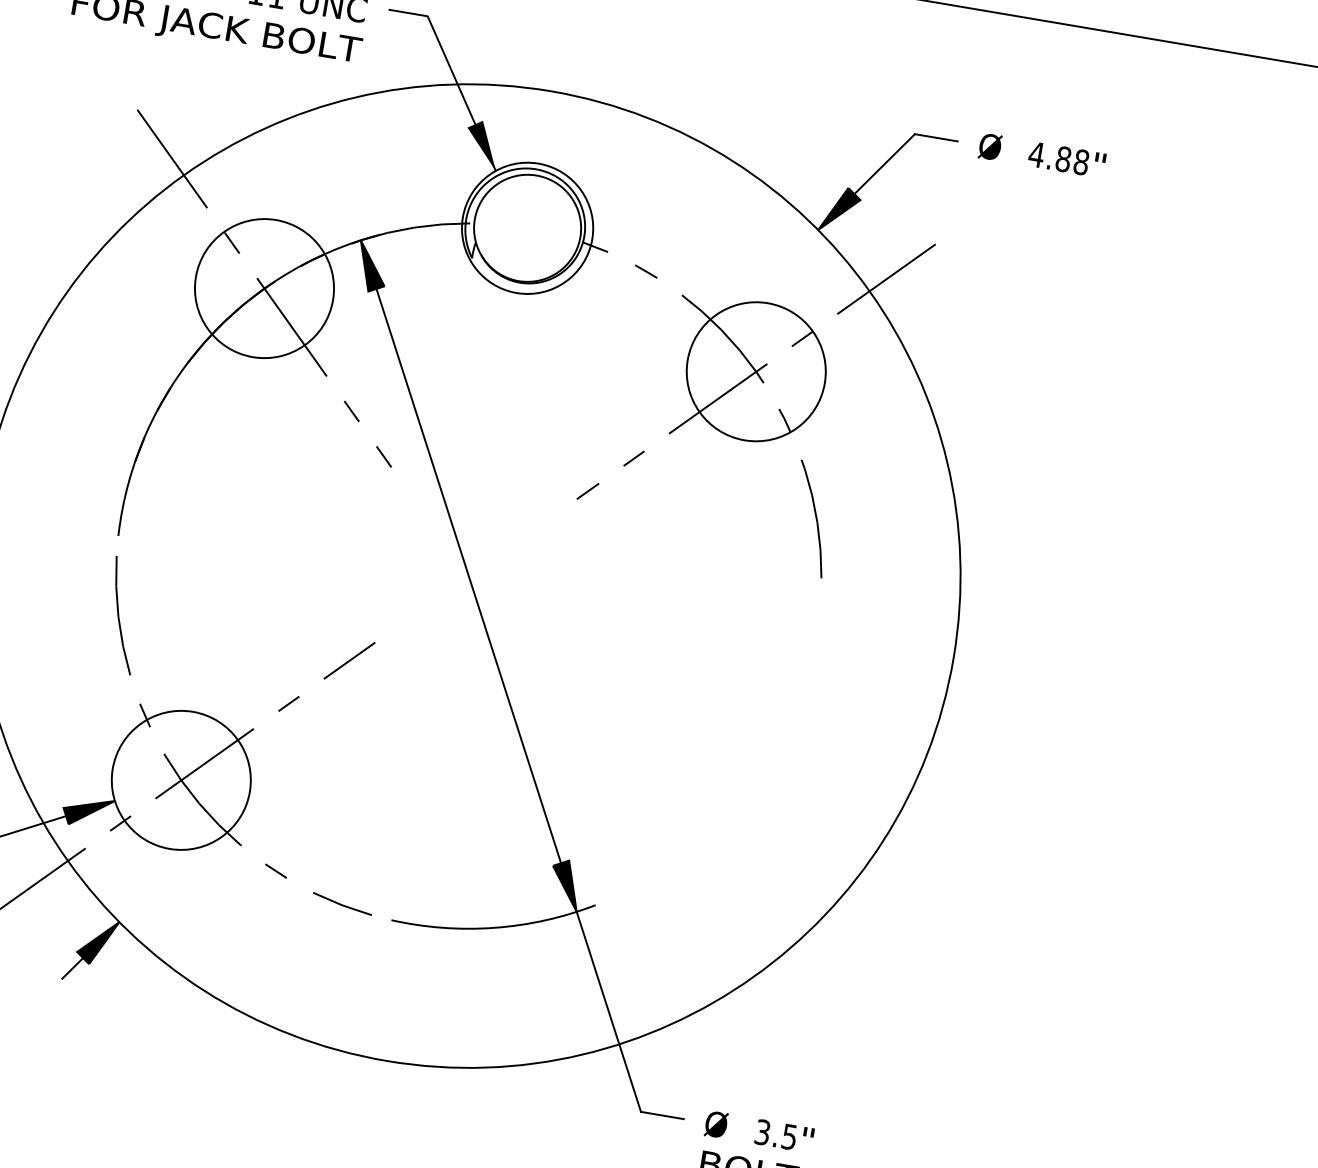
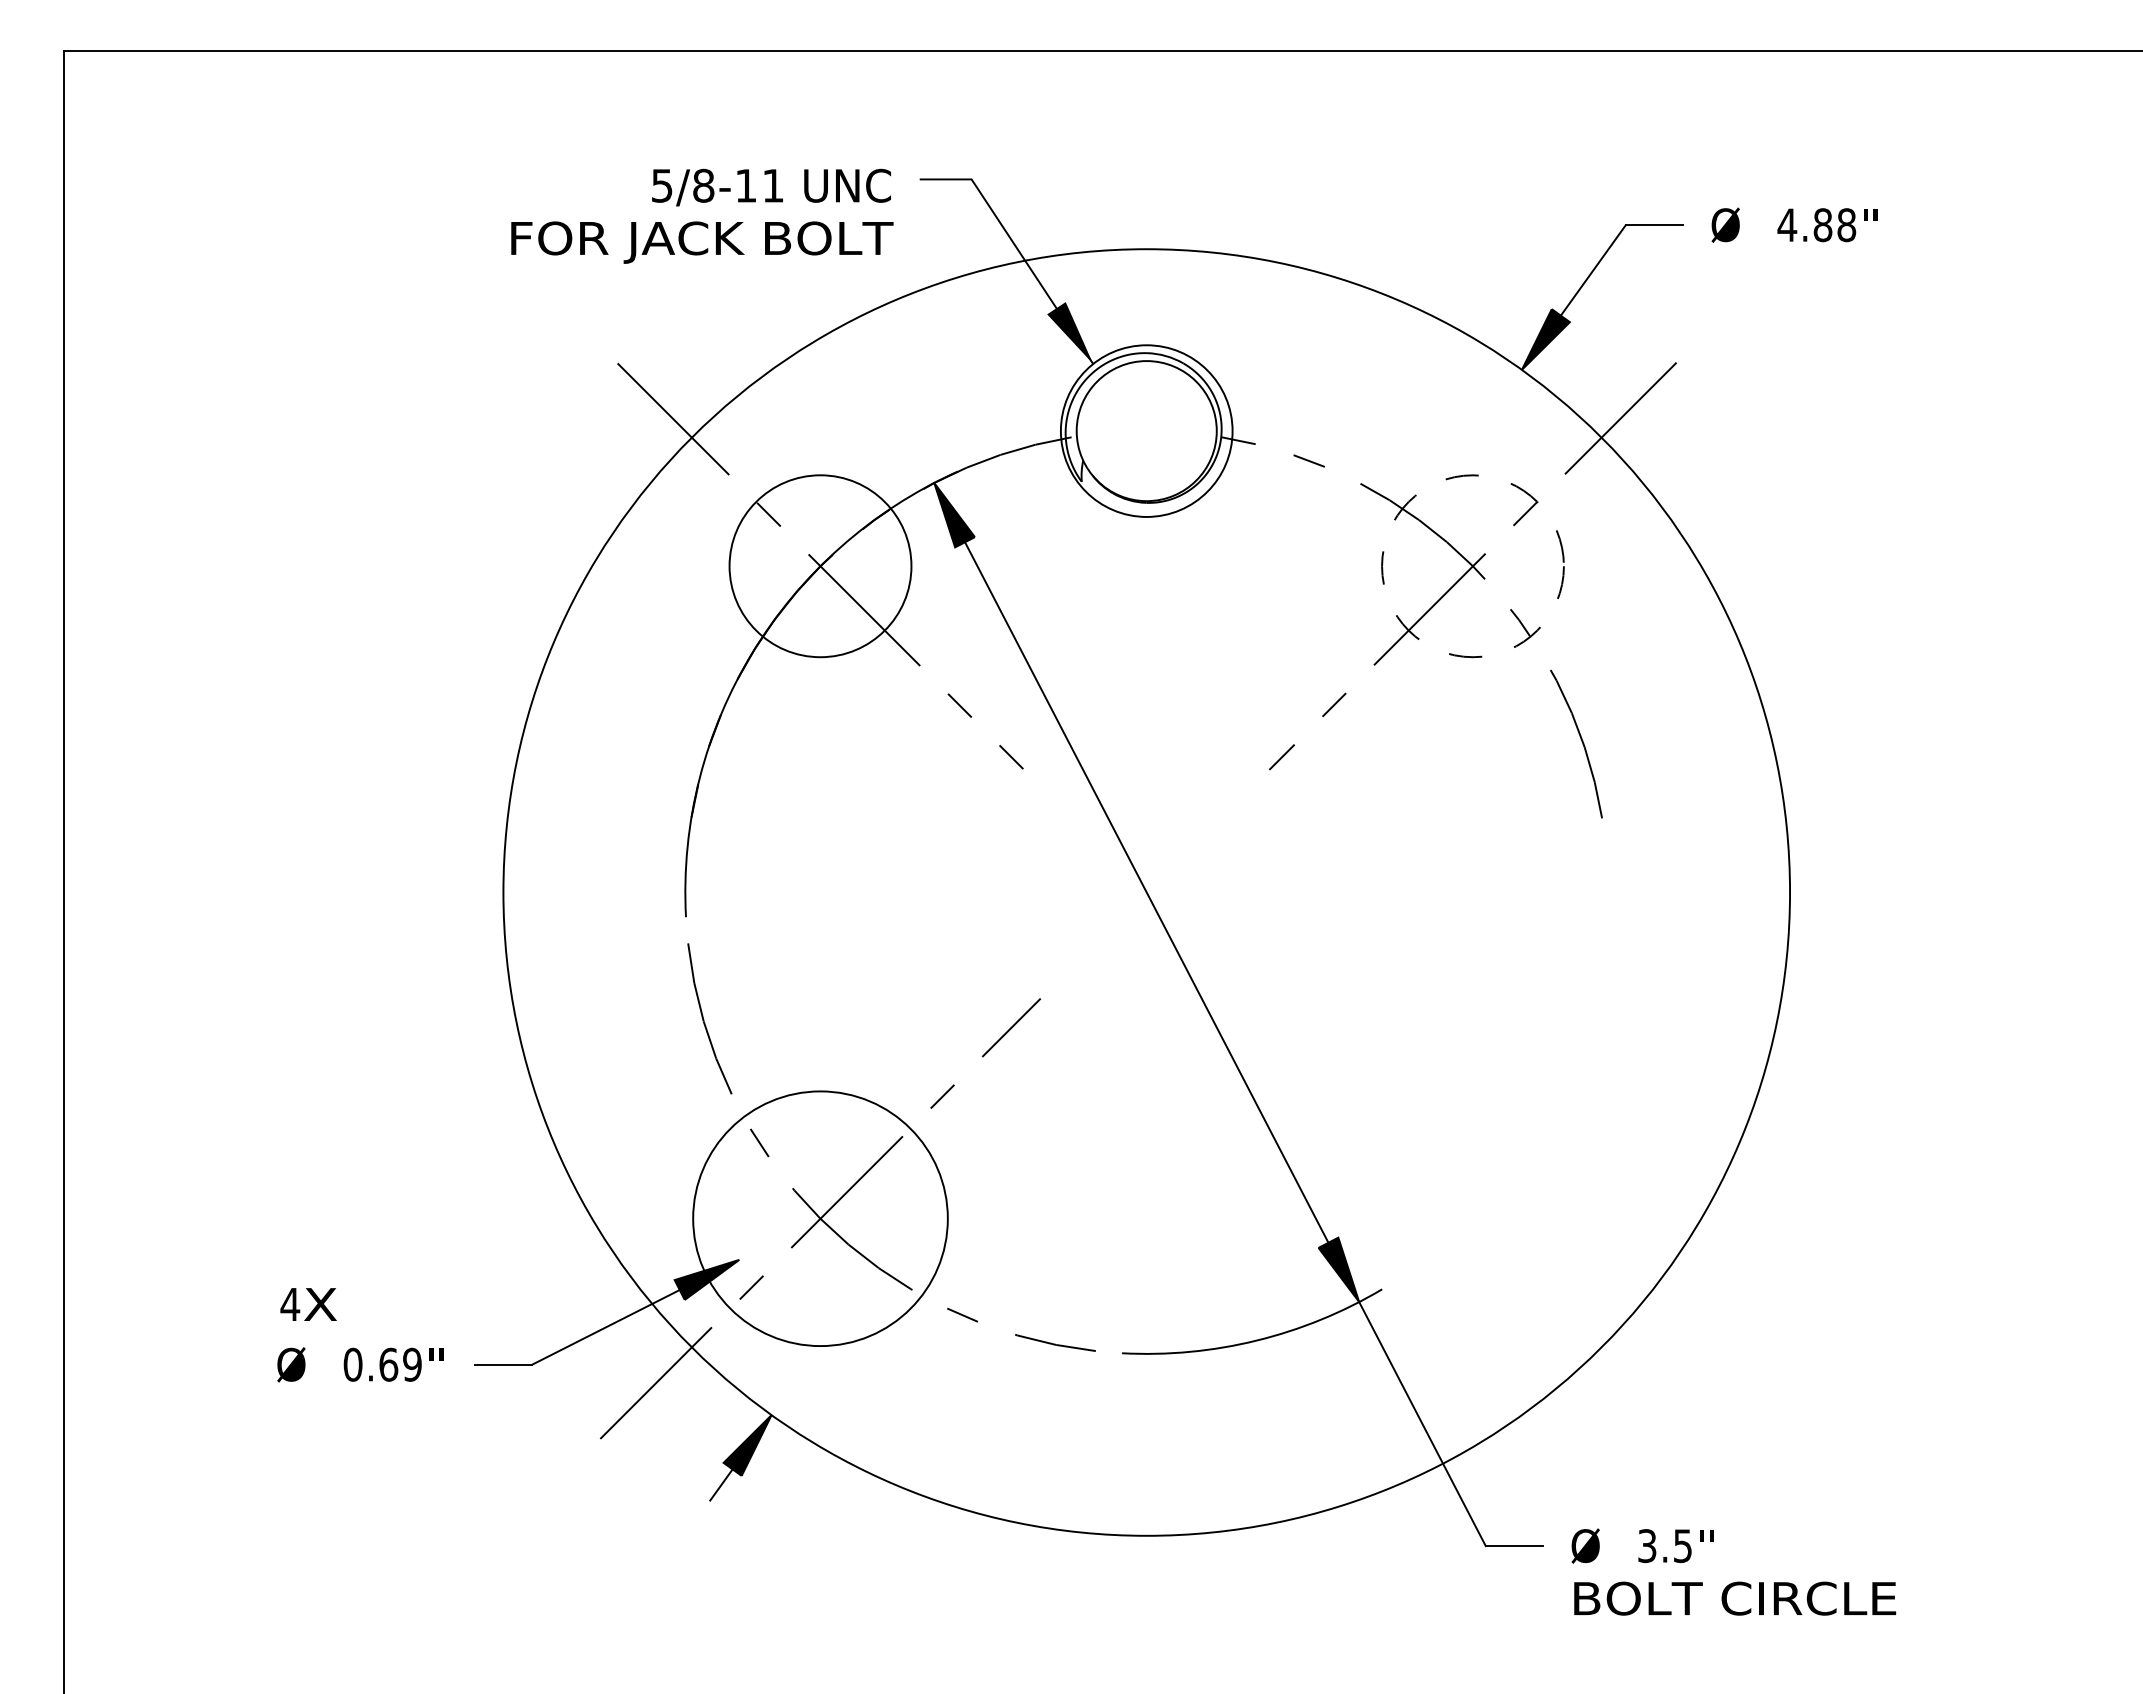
circle: (755, 371) -> (1472, 566), solid -> dashed
circle: (181, 780) -> (820, 1218), size x1.4

